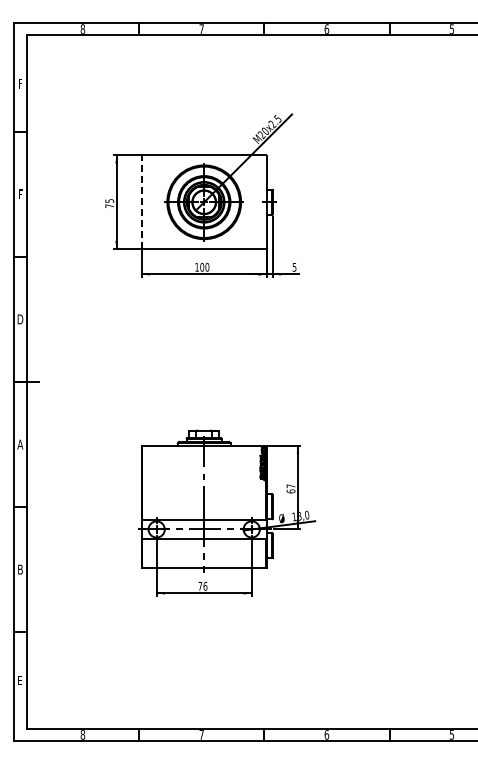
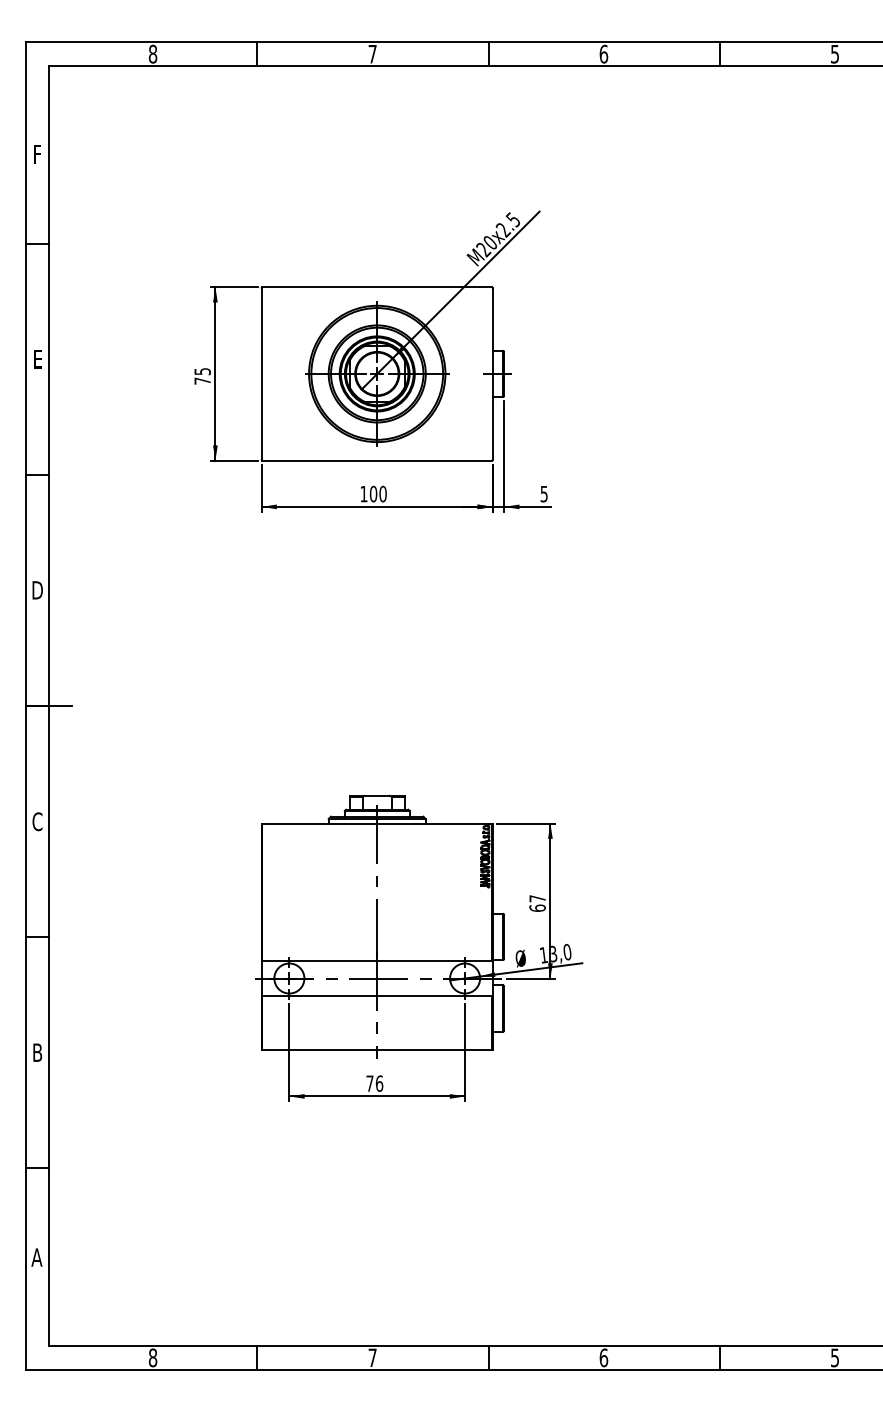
text: (20, 193) -> (37, 357), F -> E
line: (141, 202) -> (261, 374), dashed -> solid
text: (20, 444) -> (37, 821), A -> C
text: (19, 680) -> (35, 1257), E -> A

